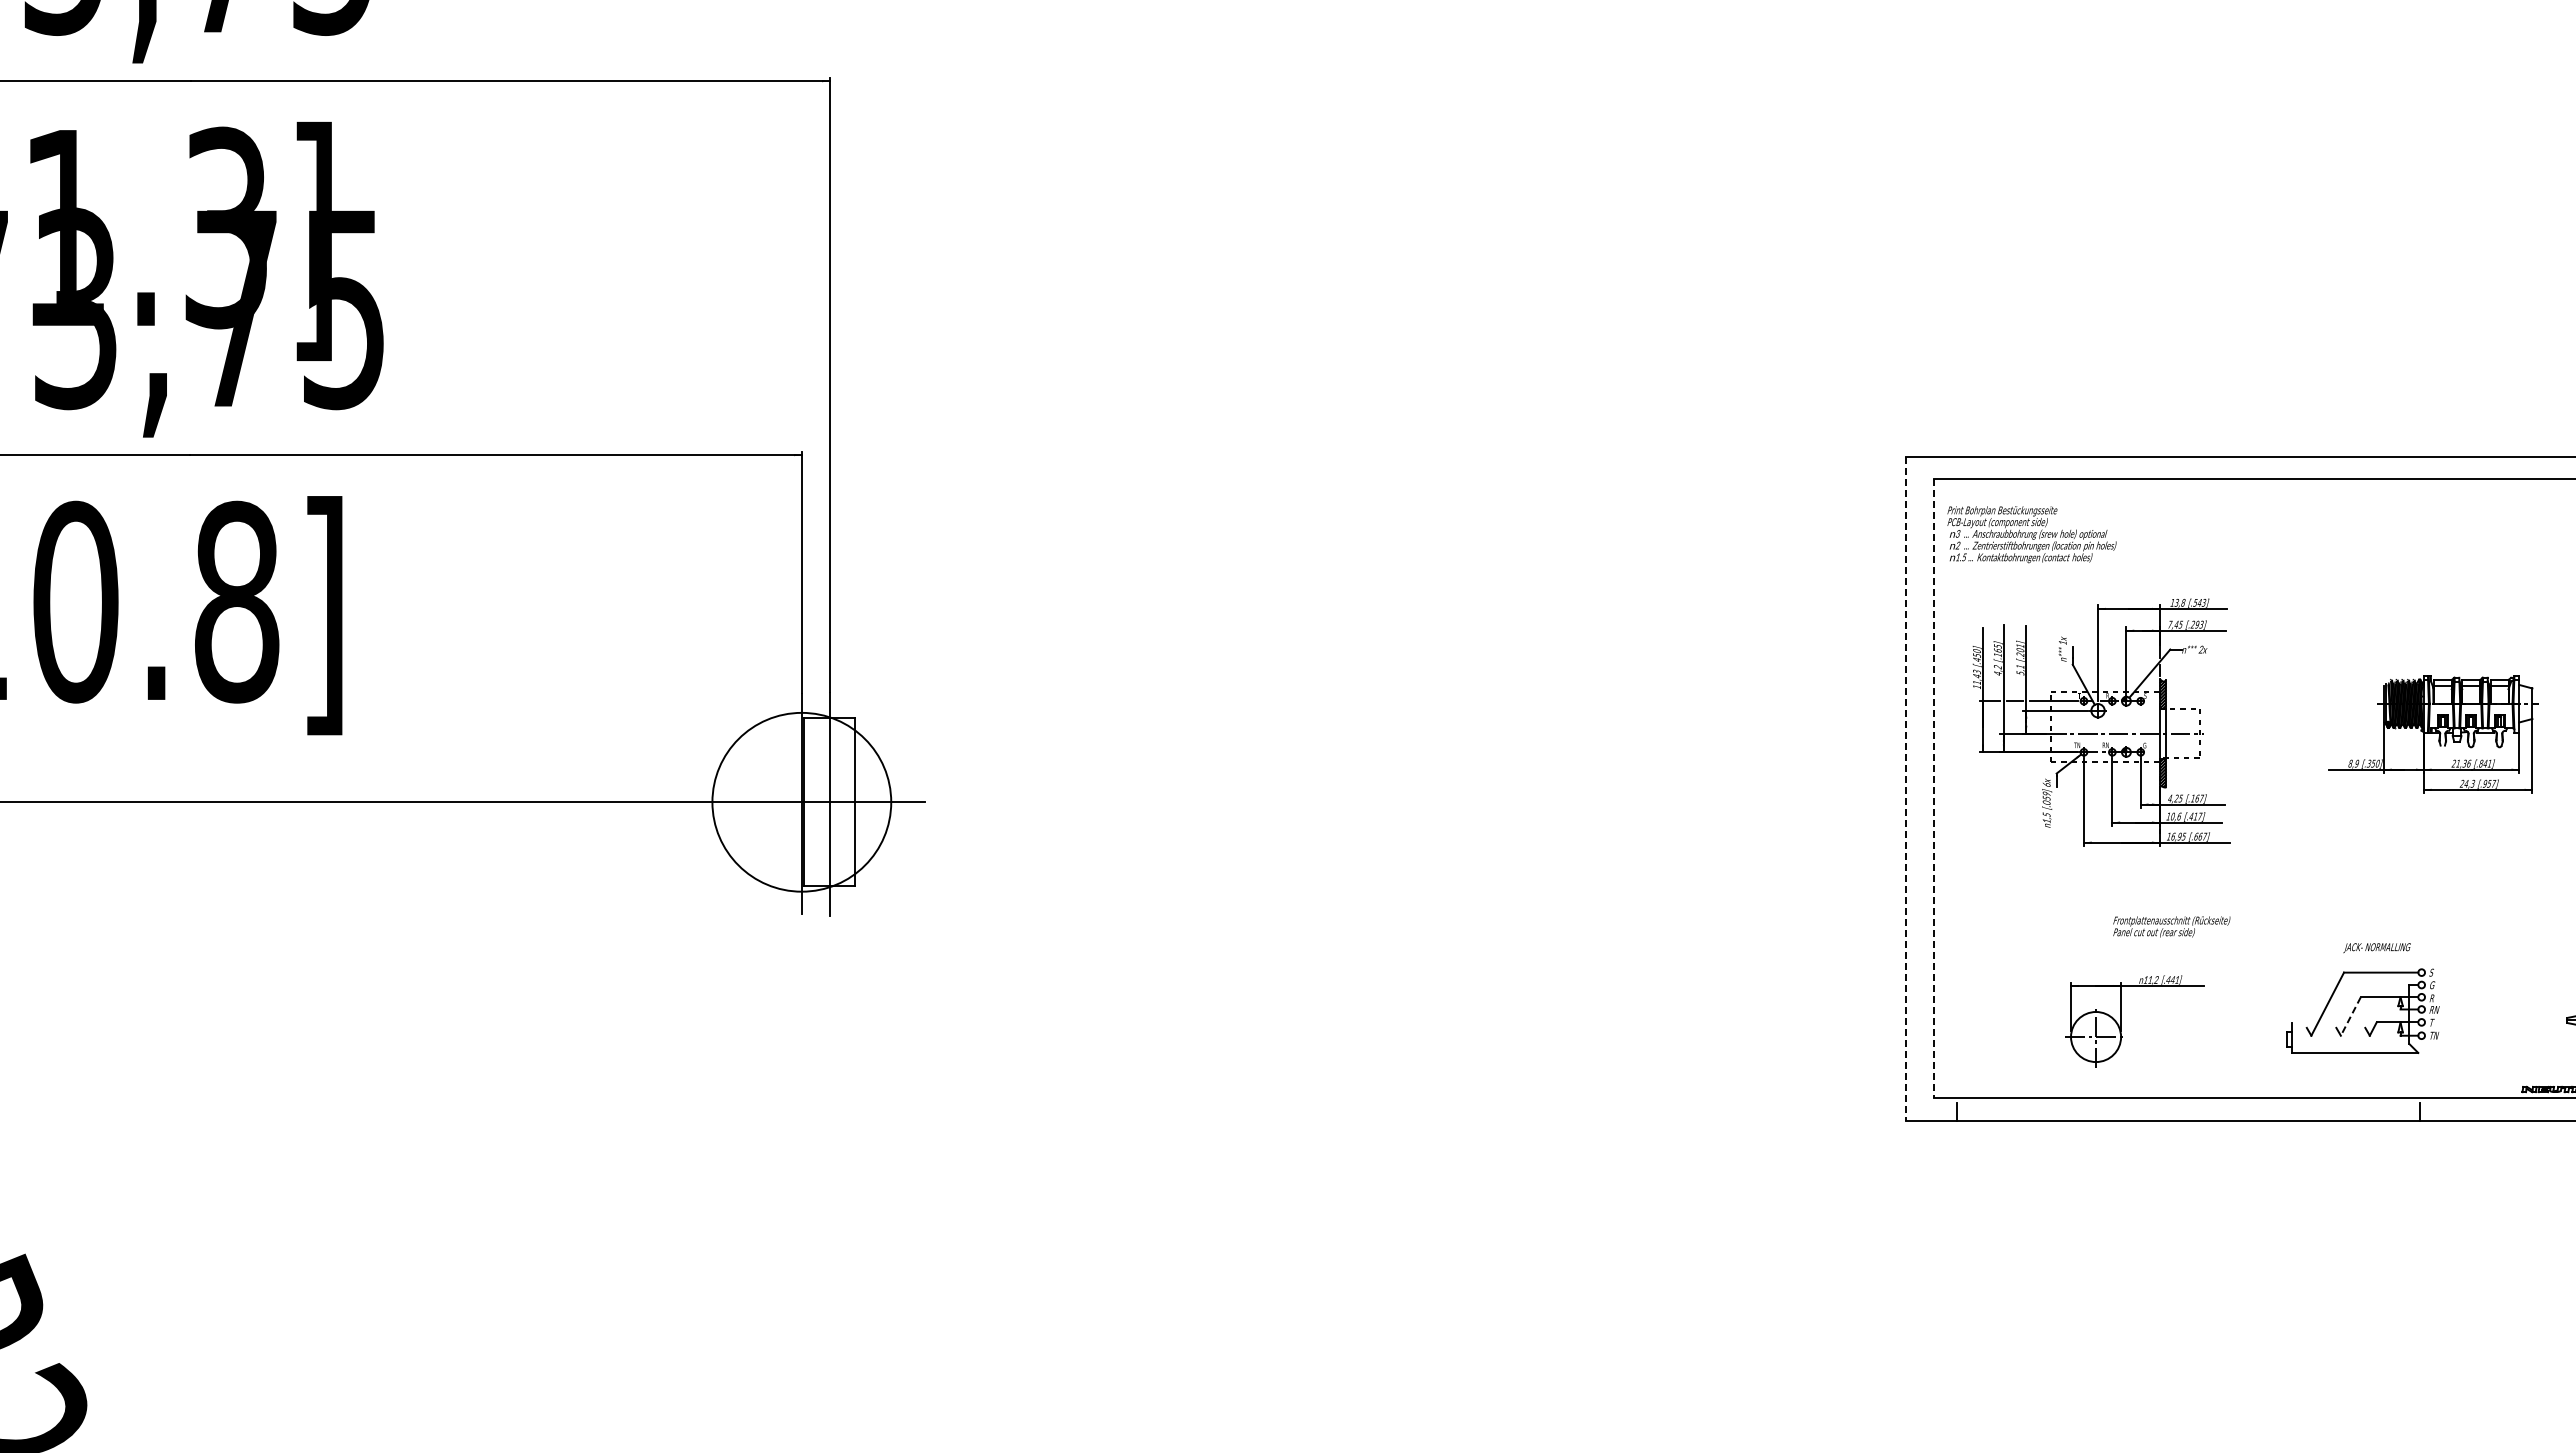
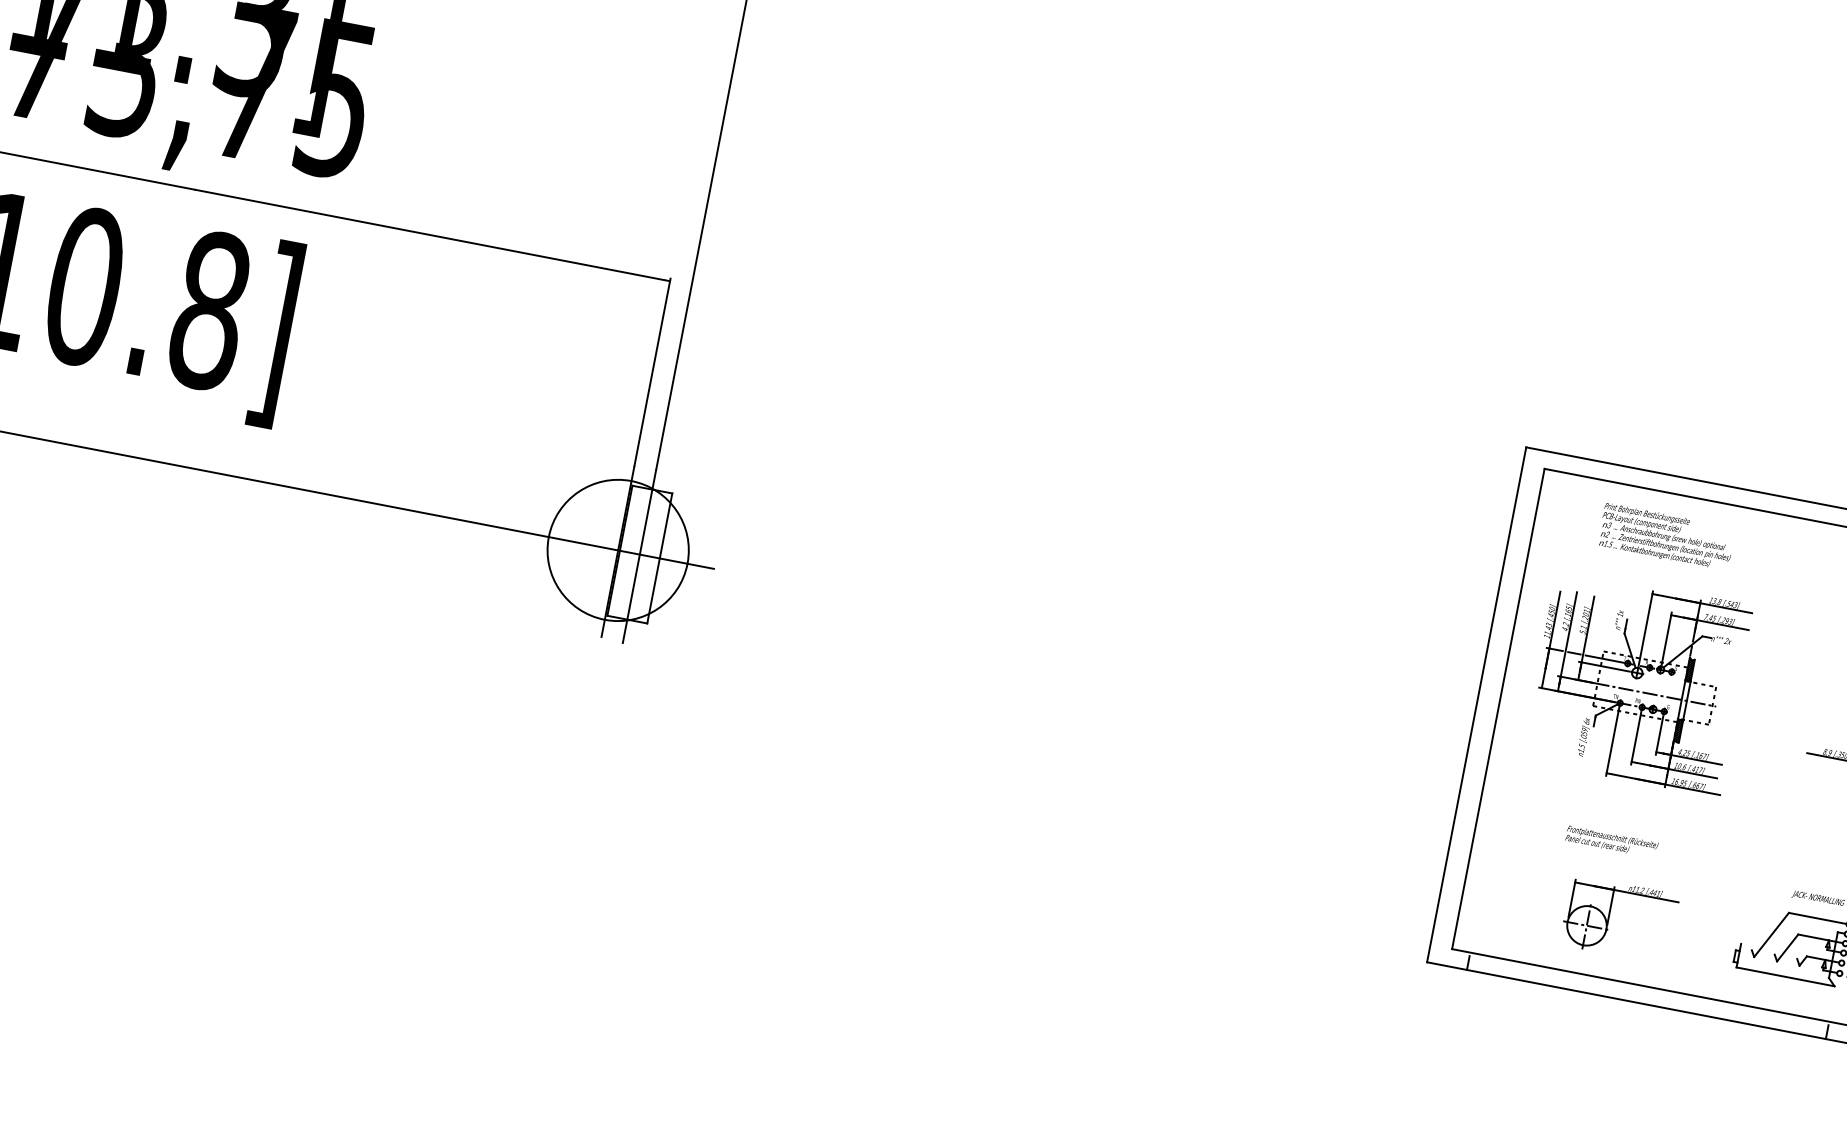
text: (2031, 534) -> (1666, 536), moved
line: (1906, 788) -> (1477, 704), dashed -> solid
line: (1933, 788) -> (1498, 708), dashed -> solid
text: (2171, 926) -> (1611, 841), moved
line: (2350, 1016) -> (1787, 947), dashed -> solid

